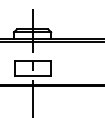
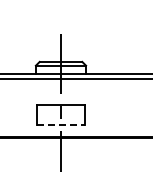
line: (32, 75) -> (61, 124), solid -> dashed

